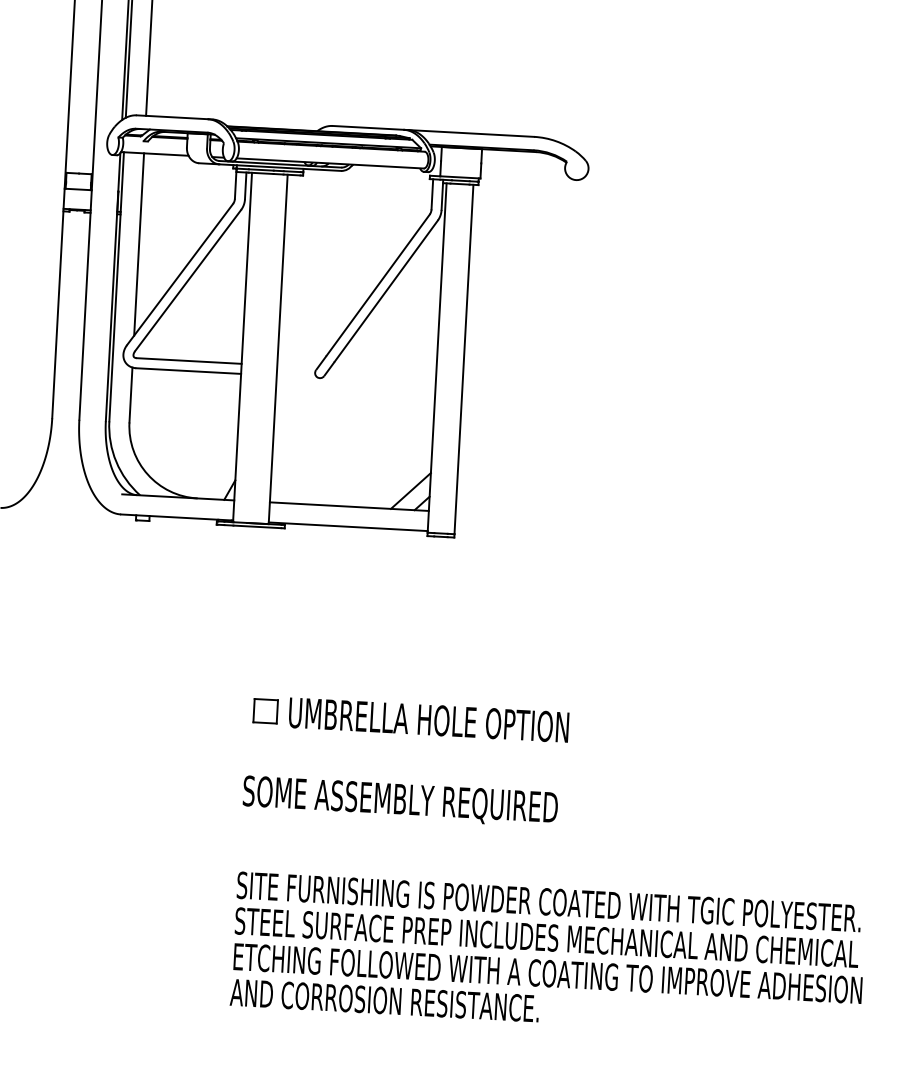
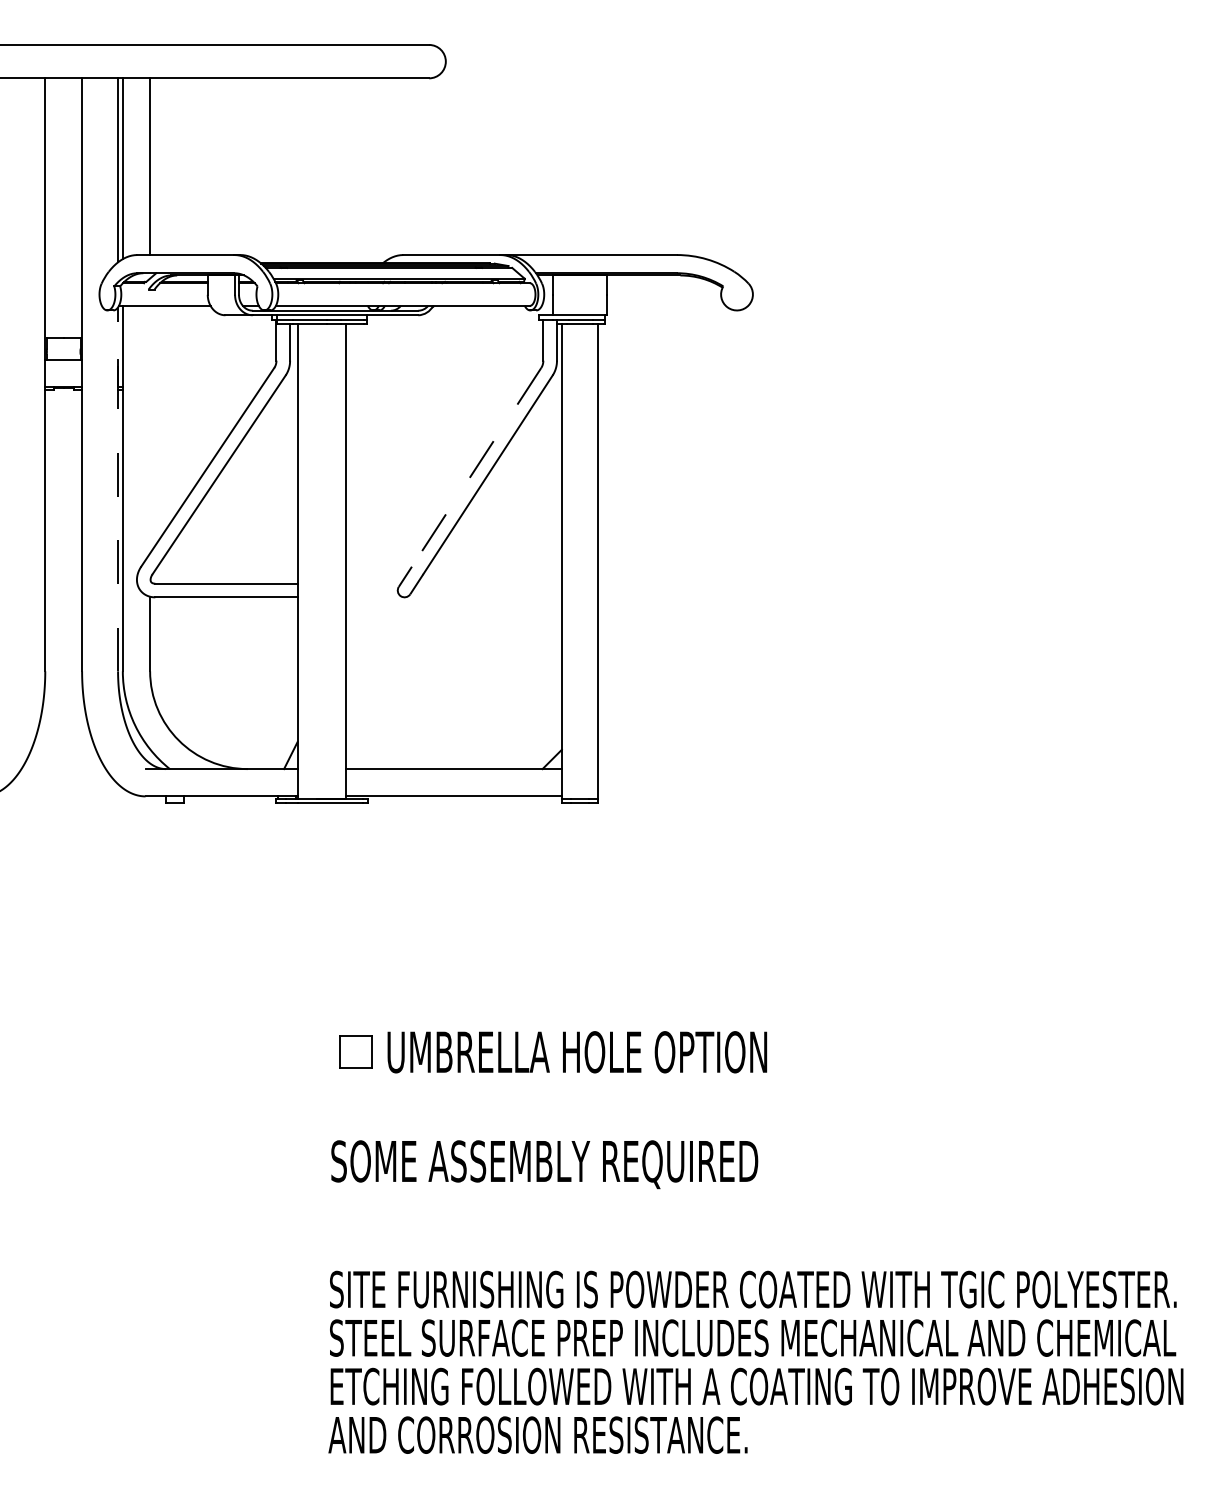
line: (139, 244) -> (150, 429), removed
line: (378, 285) -> (476, 467), solid -> dashed
line: (113, 287) -> (118, 489), solid -> dashed
line: (410, 491) -> (535, 743), removed

